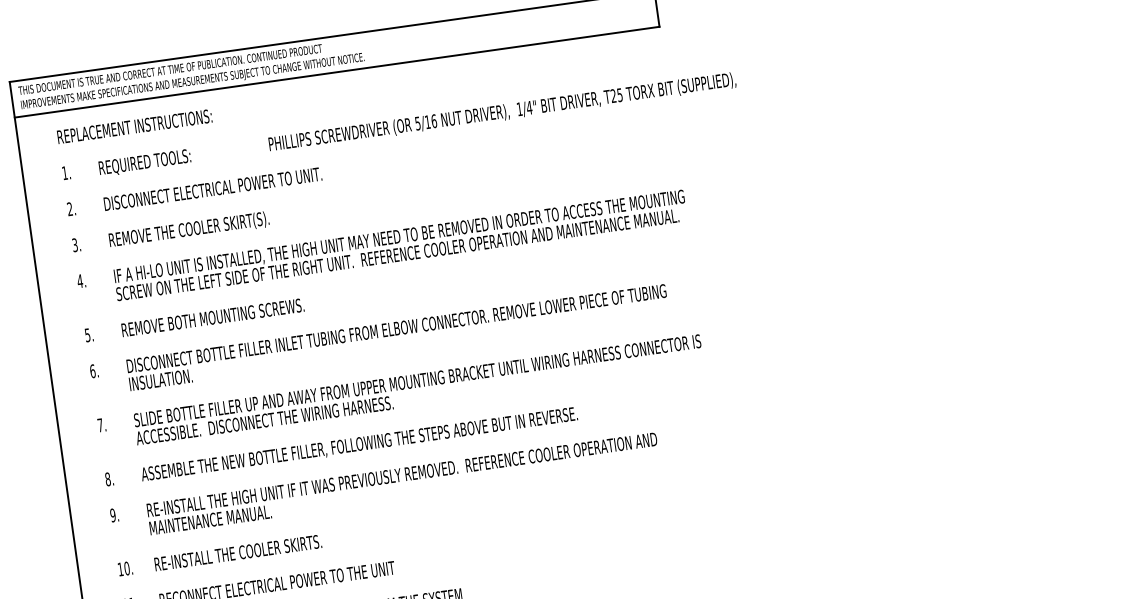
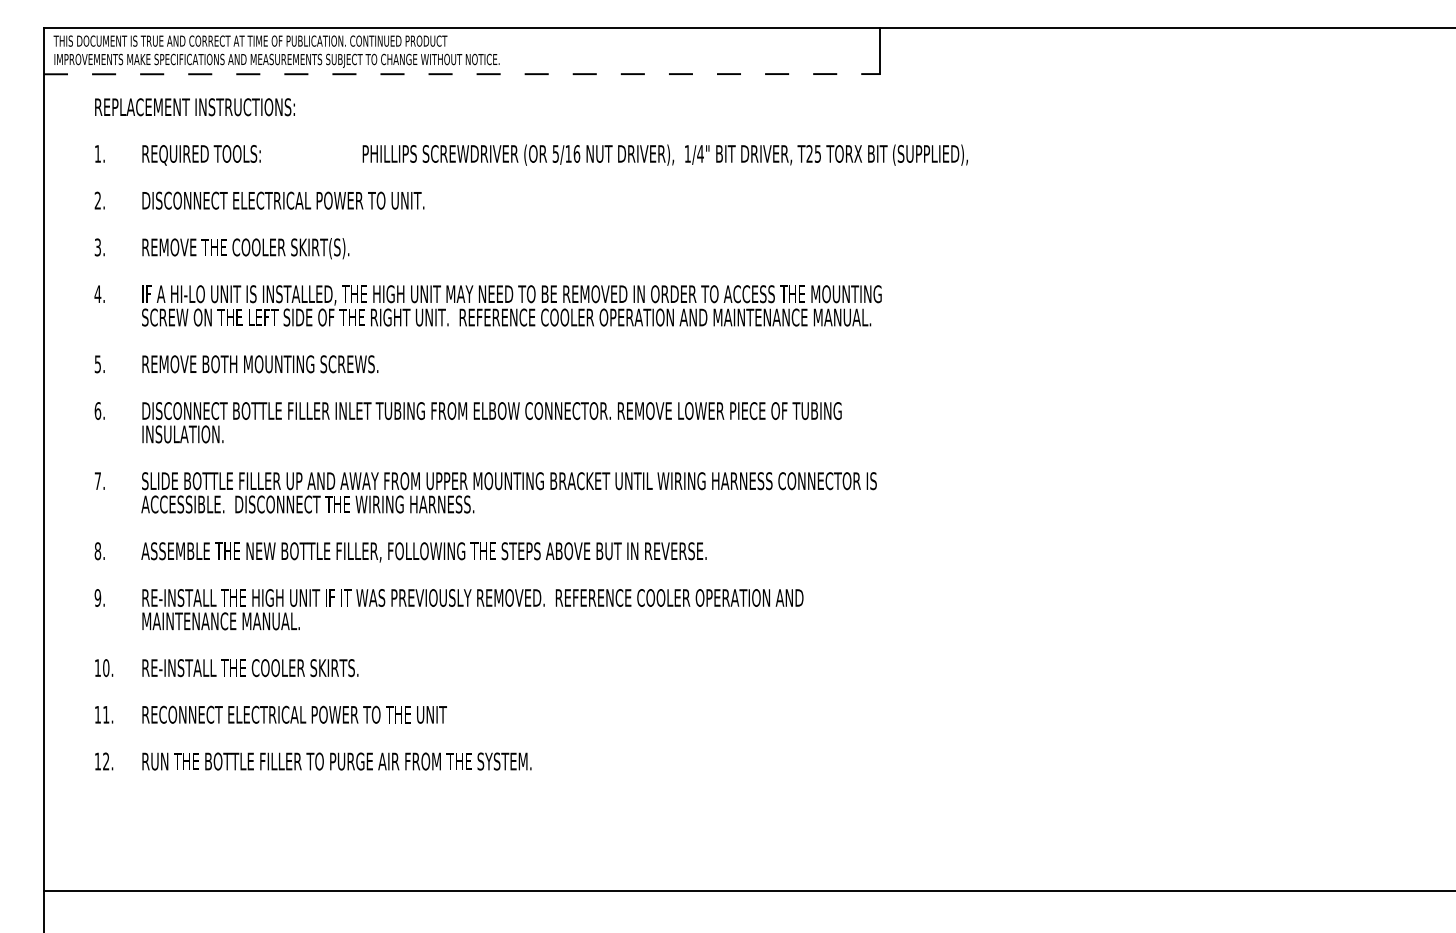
line: (337, 72) -> (462, 74), solid -> dashed

